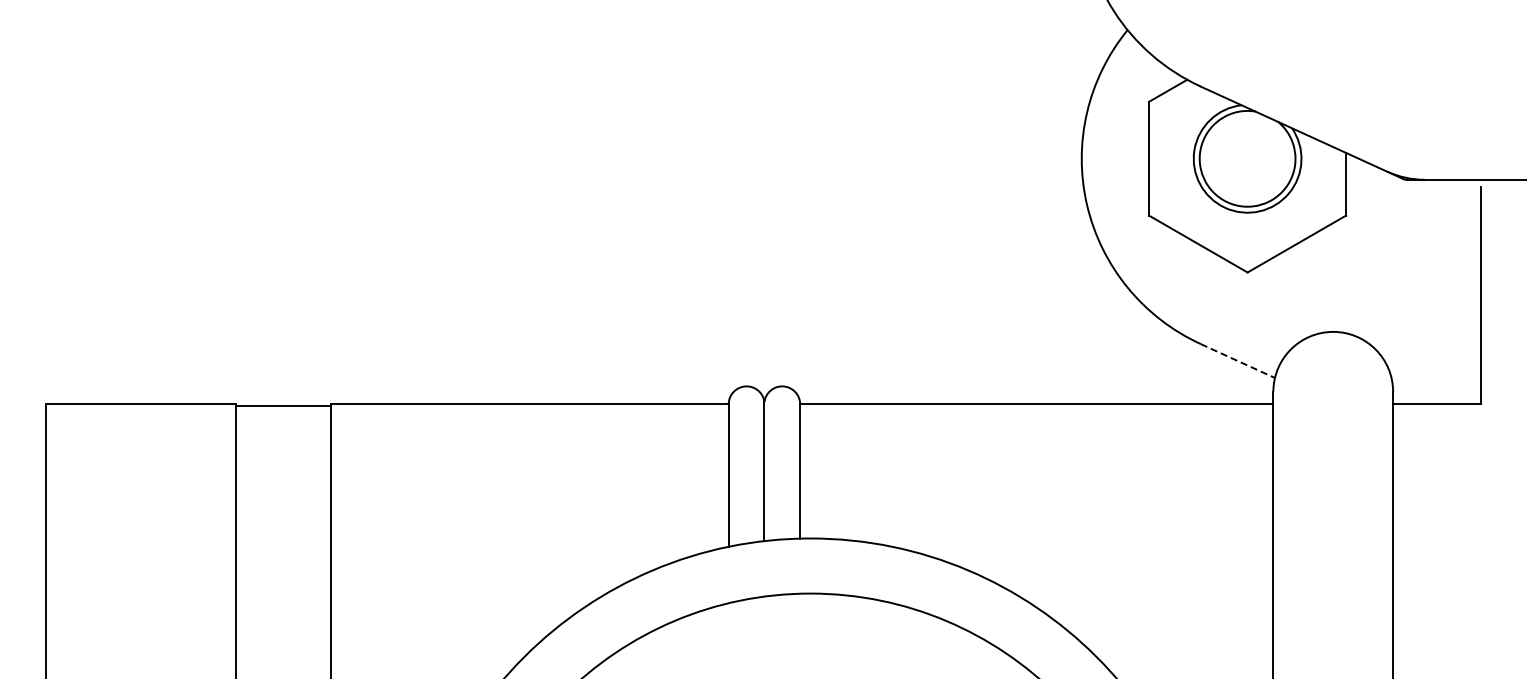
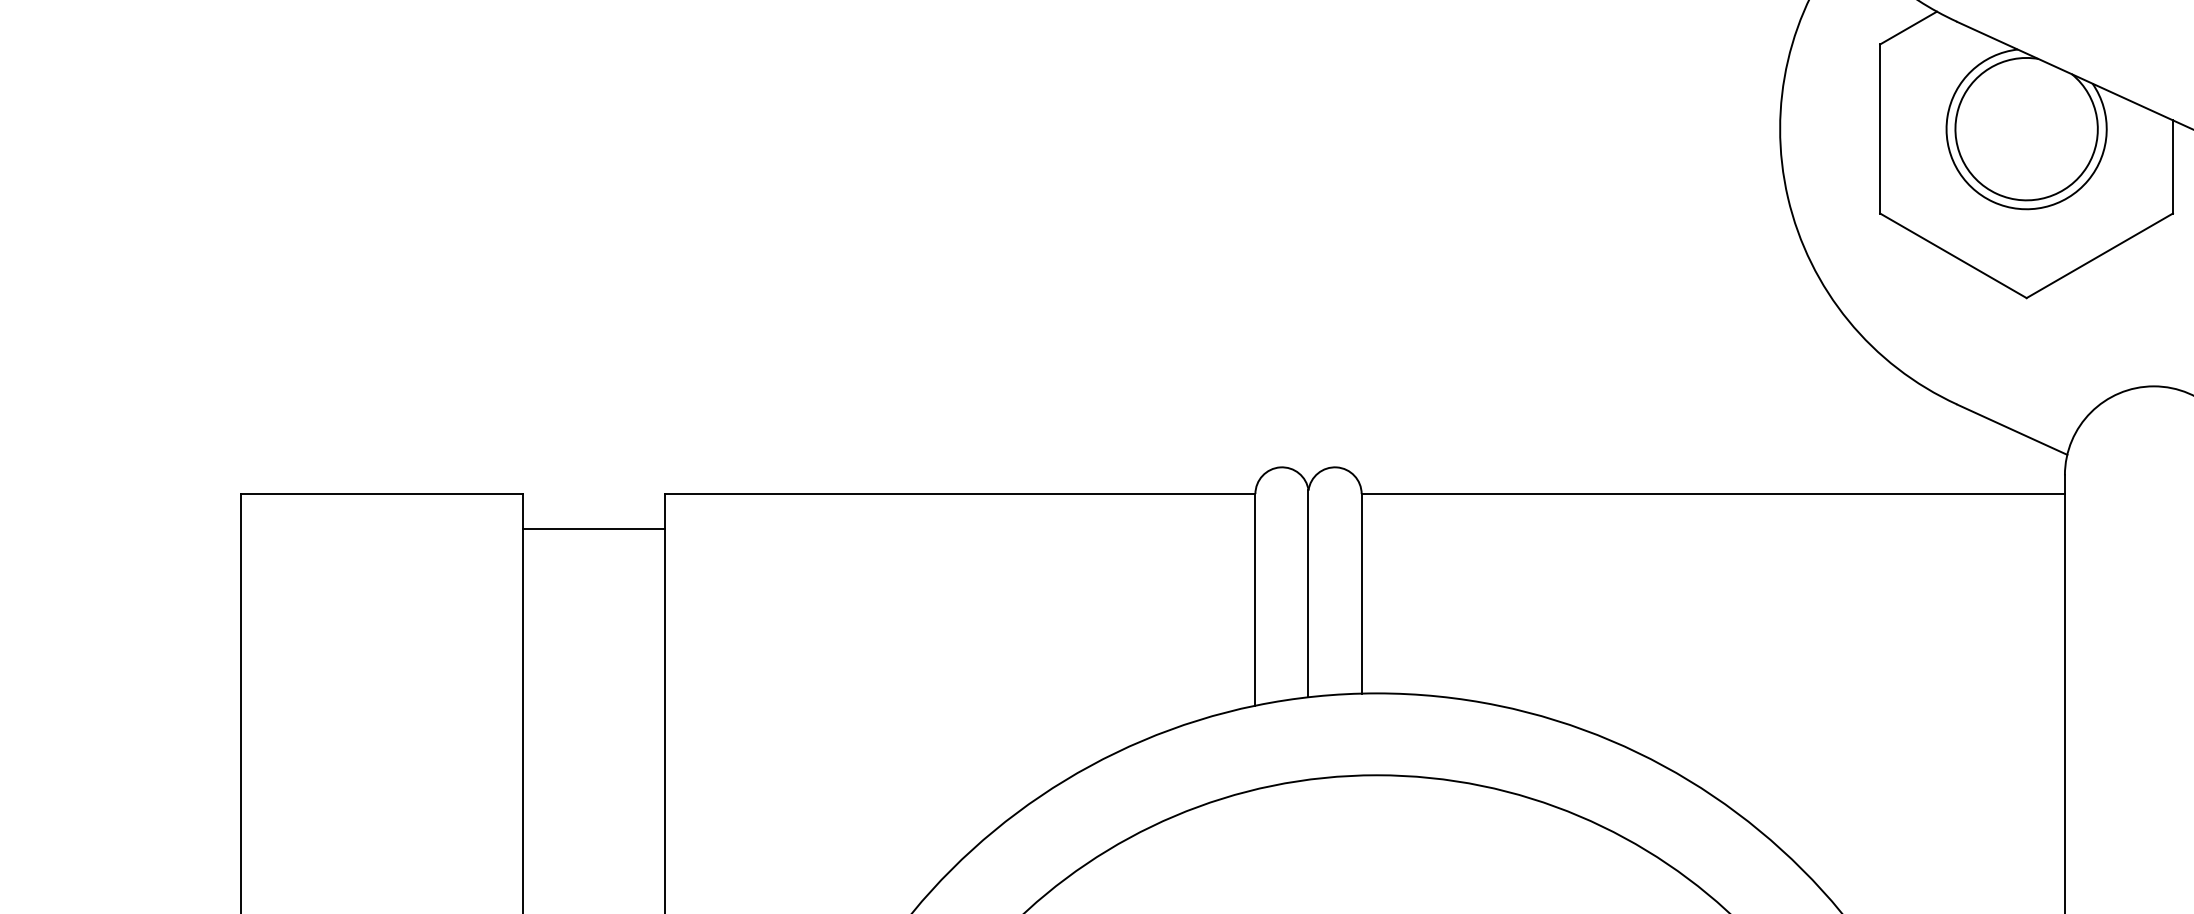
line: (1237, 361) -> (2011, 430), dashed -> solid
line: (283, 406) -> (593, 529), moved

